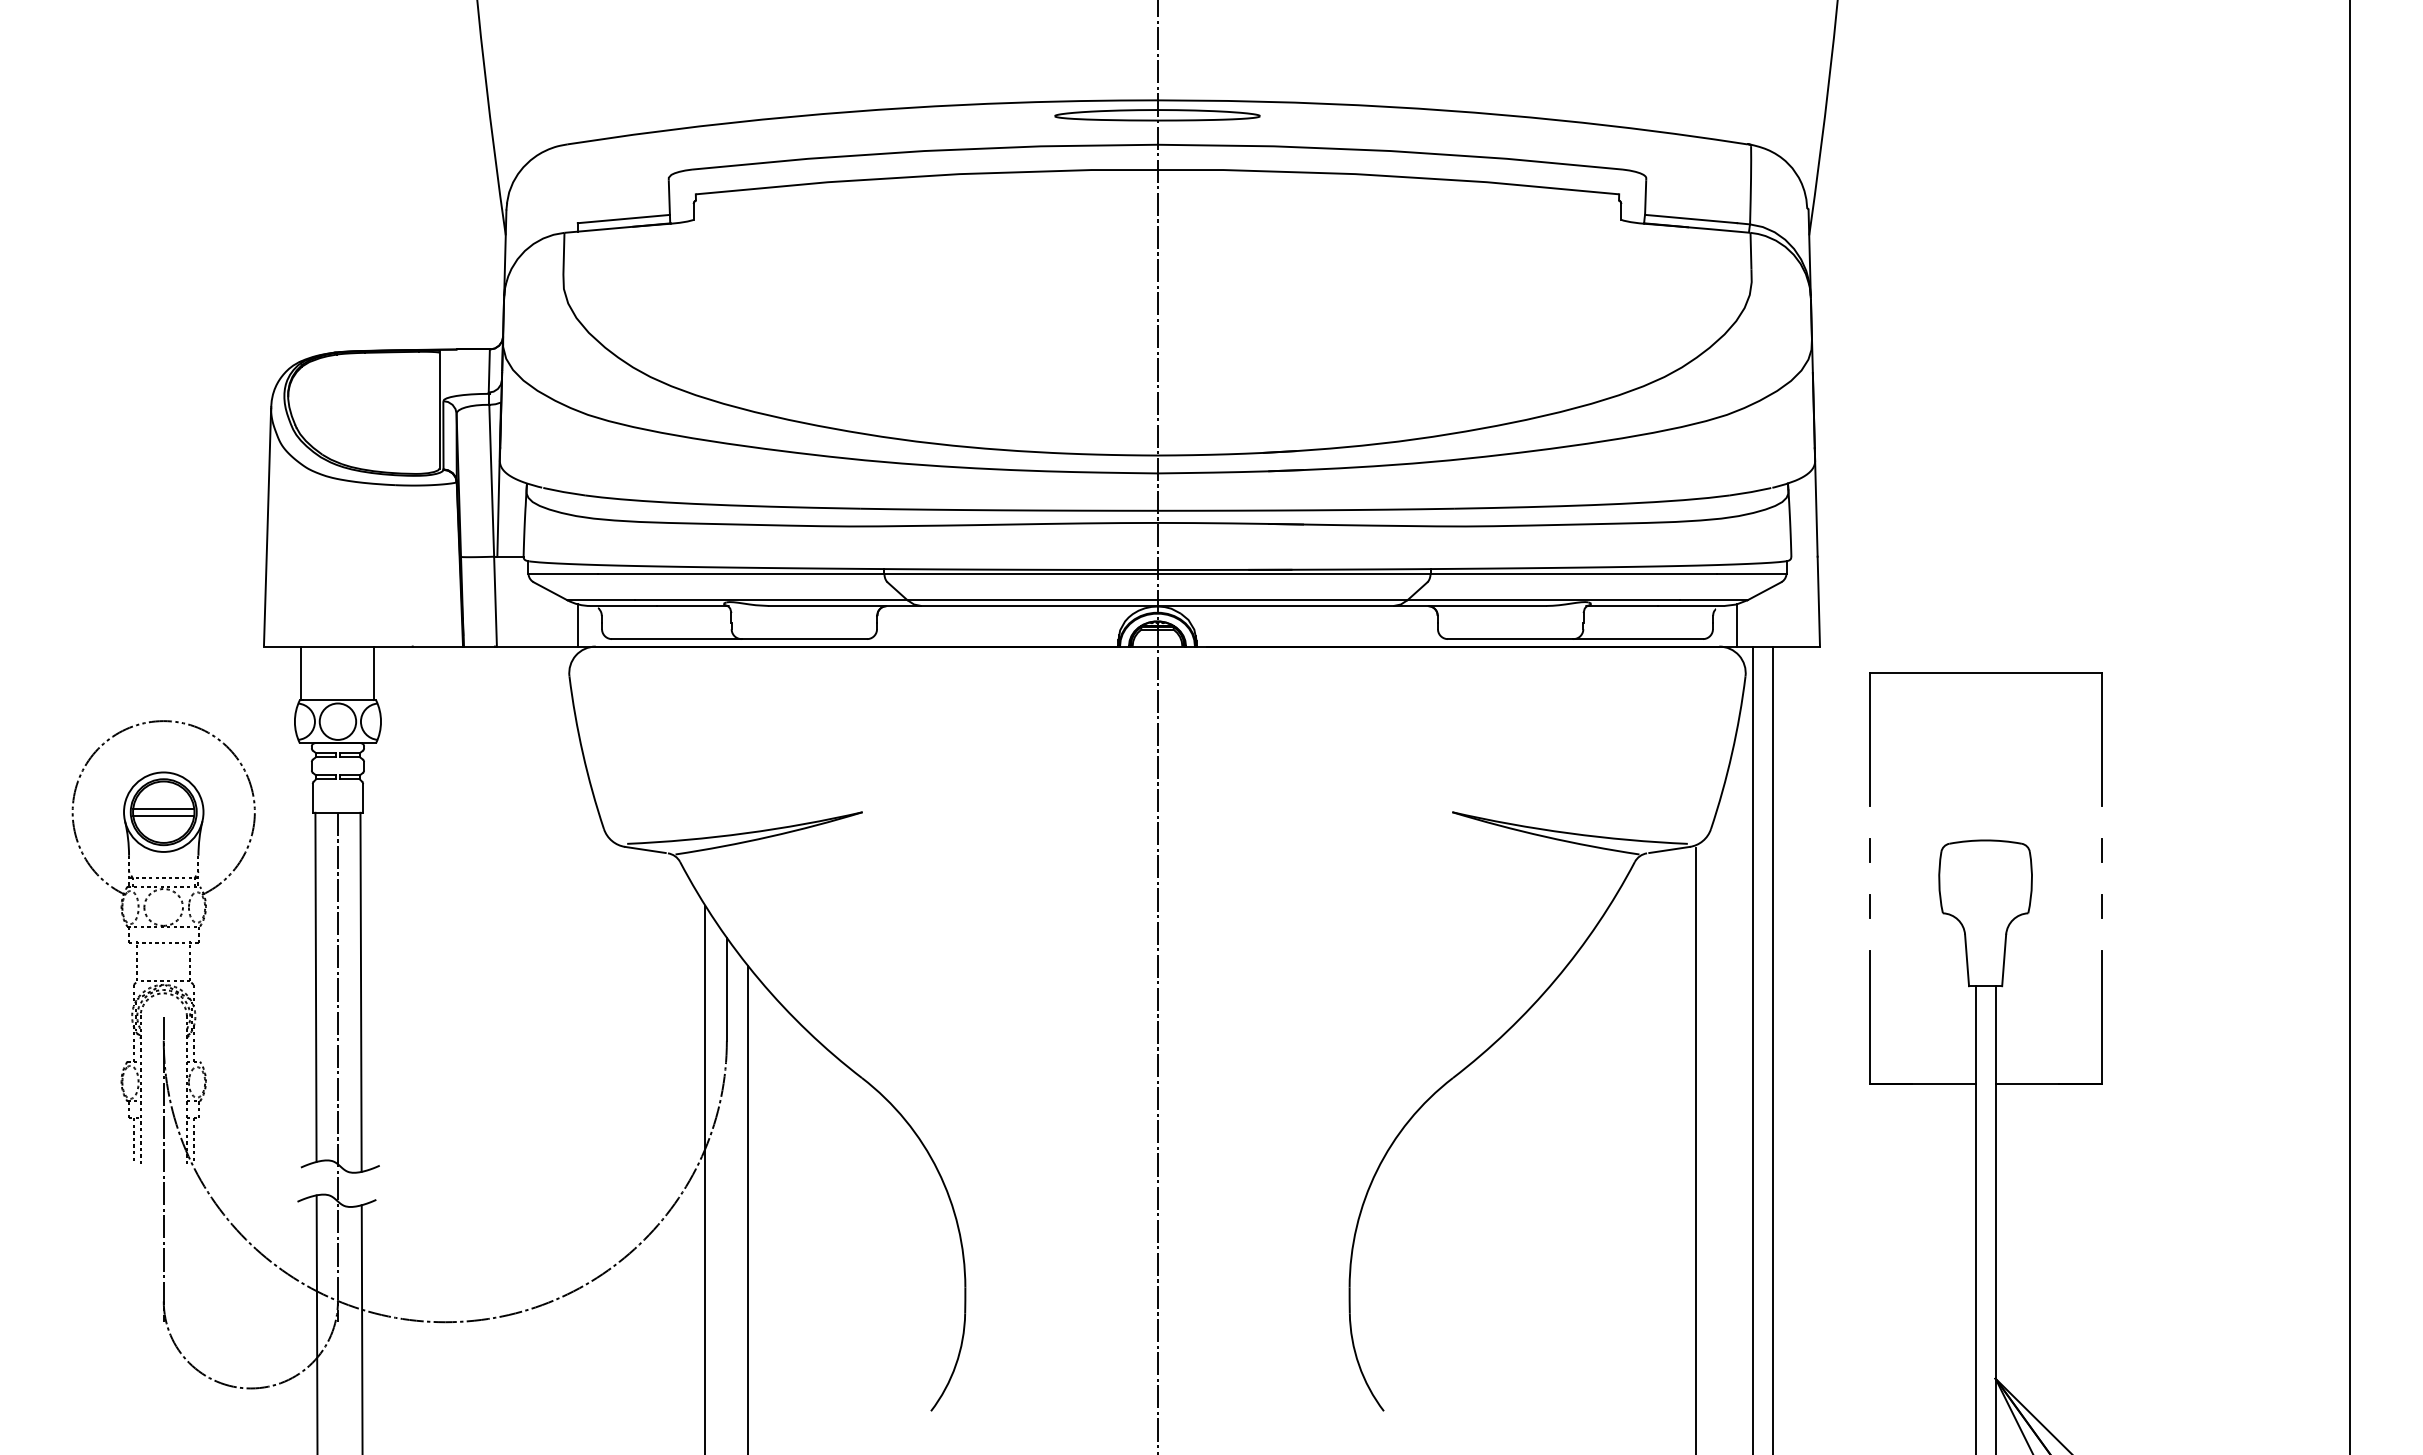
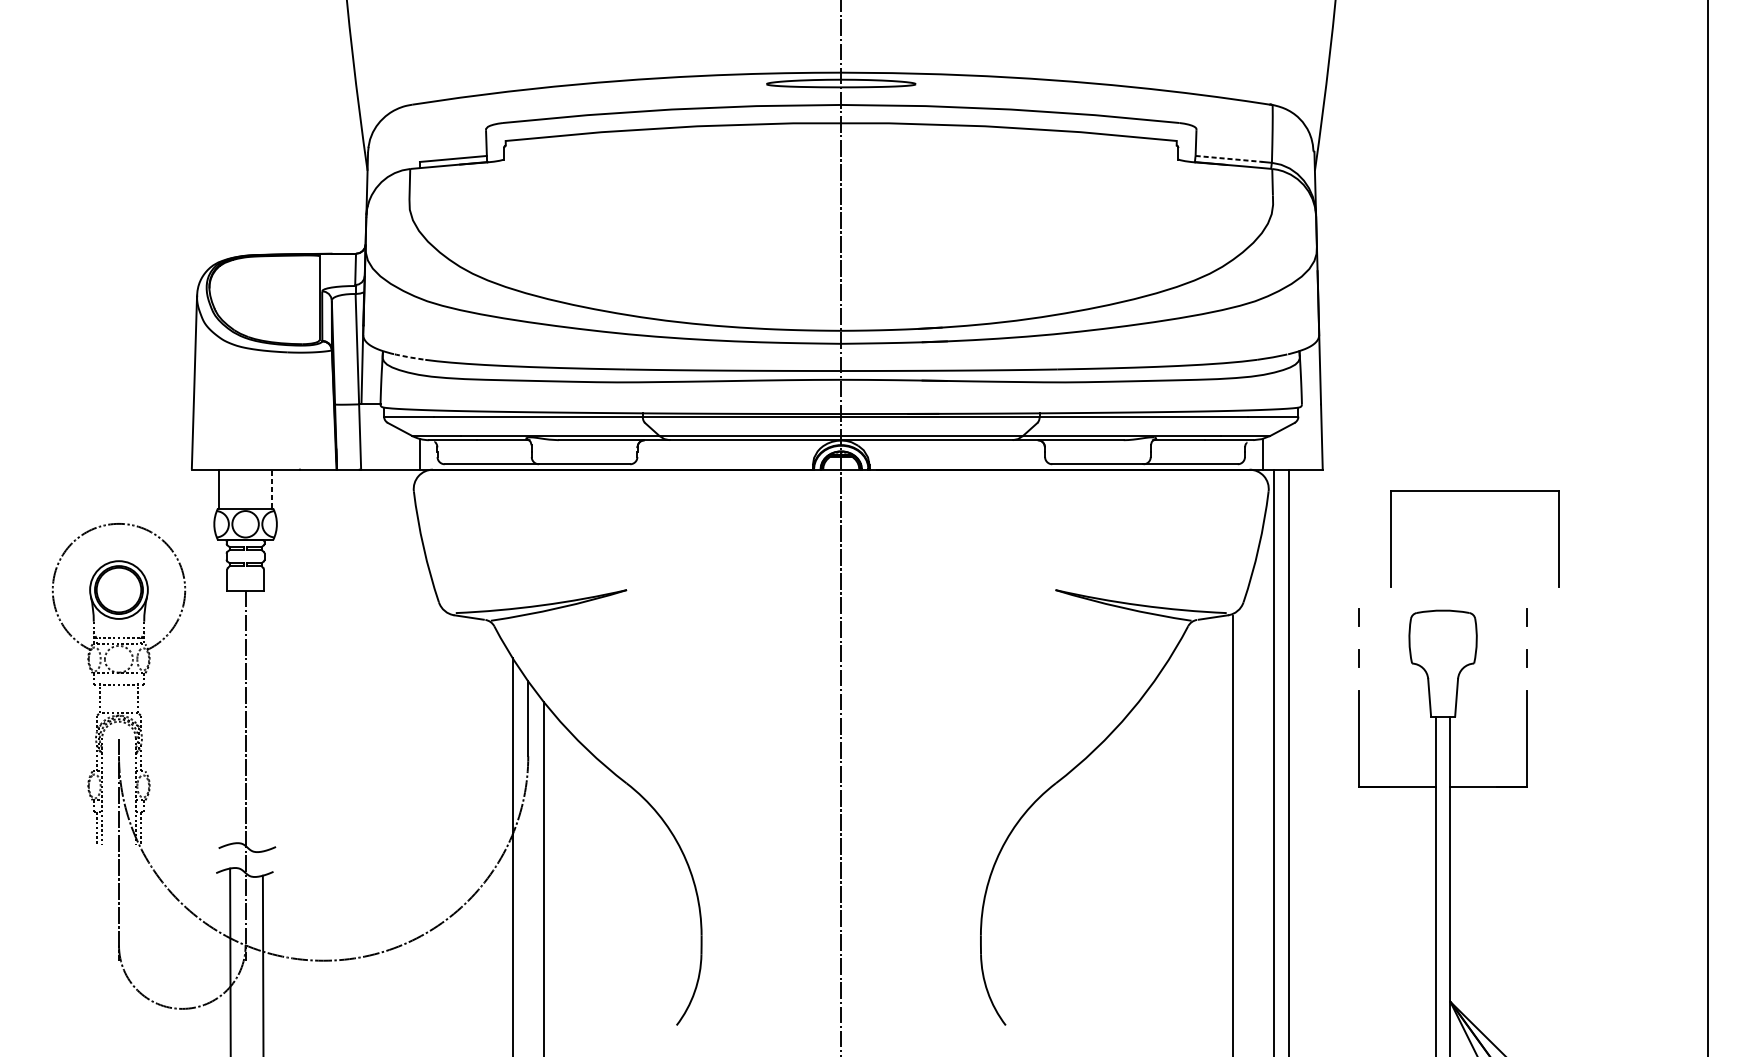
line: (1691, 219) -> (1229, 159), solid -> dashed
line: (563, 492) -> (409, 357), solid -> dashed
line: (373, 672) -> (271, 488), solid -> dashed
part: (1985, 673) -> (1475, 491), moved
line: (163, 808) -> (118, 587), removed
line: (163, 815) -> (118, 592), removed
line: (315, 986) -> (229, 716), removed
line: (360, 991) -> (261, 720), removed

